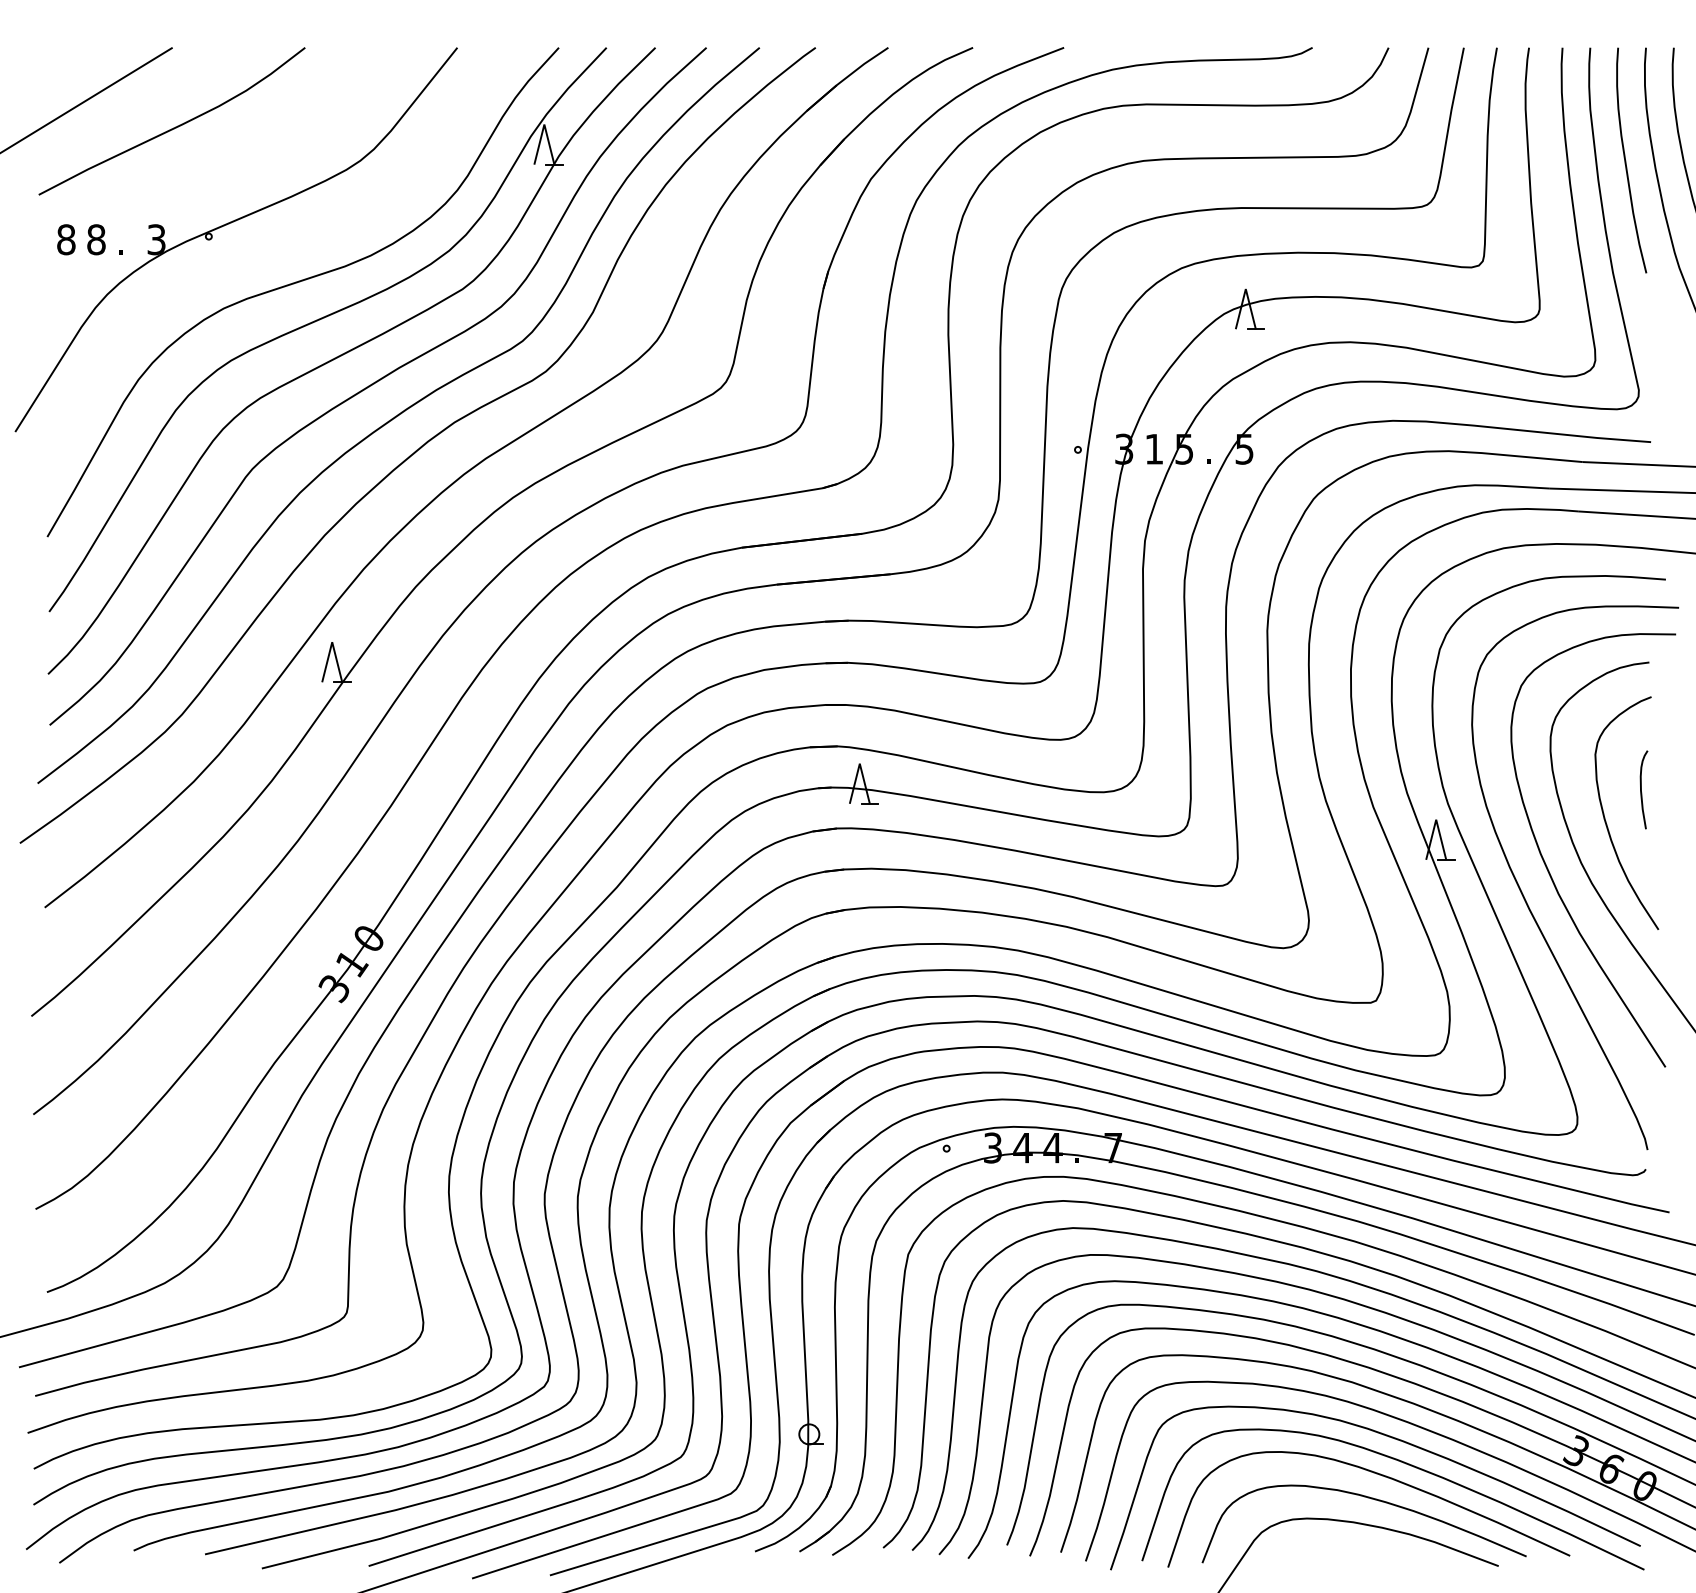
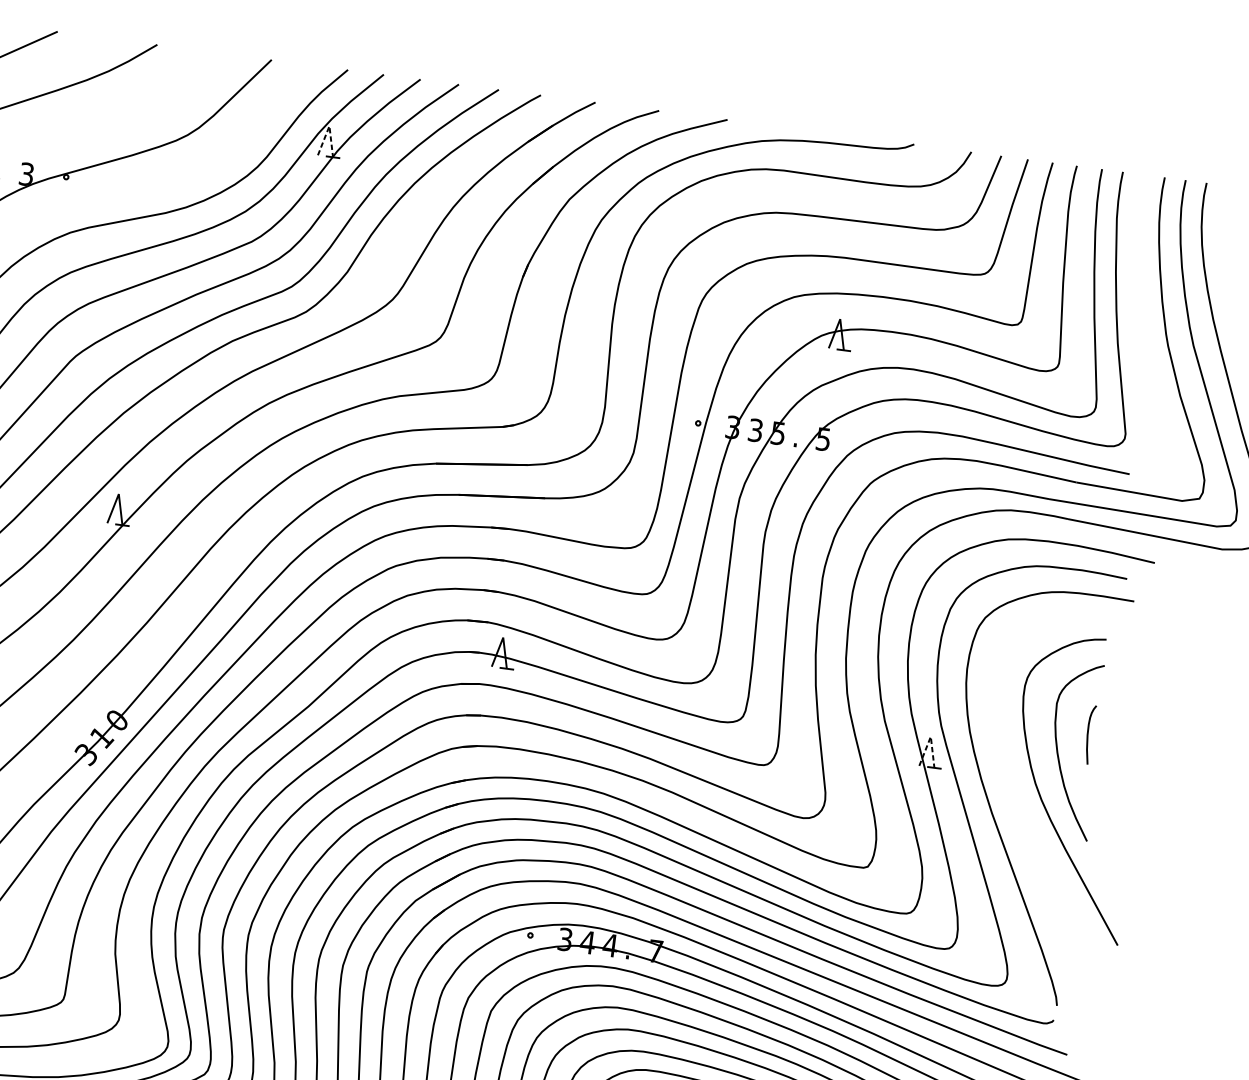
line: (544, 124) -> (329, 126), solid -> dashed
curve: (1626, 160) -> (1139, 260), removed
text: (1154, 448) -> (755, 429), 1 -> 3
line: (1436, 819) -> (931, 736), solid -> dashed
curve: (1549, 870) -> (1010, 786), removed

